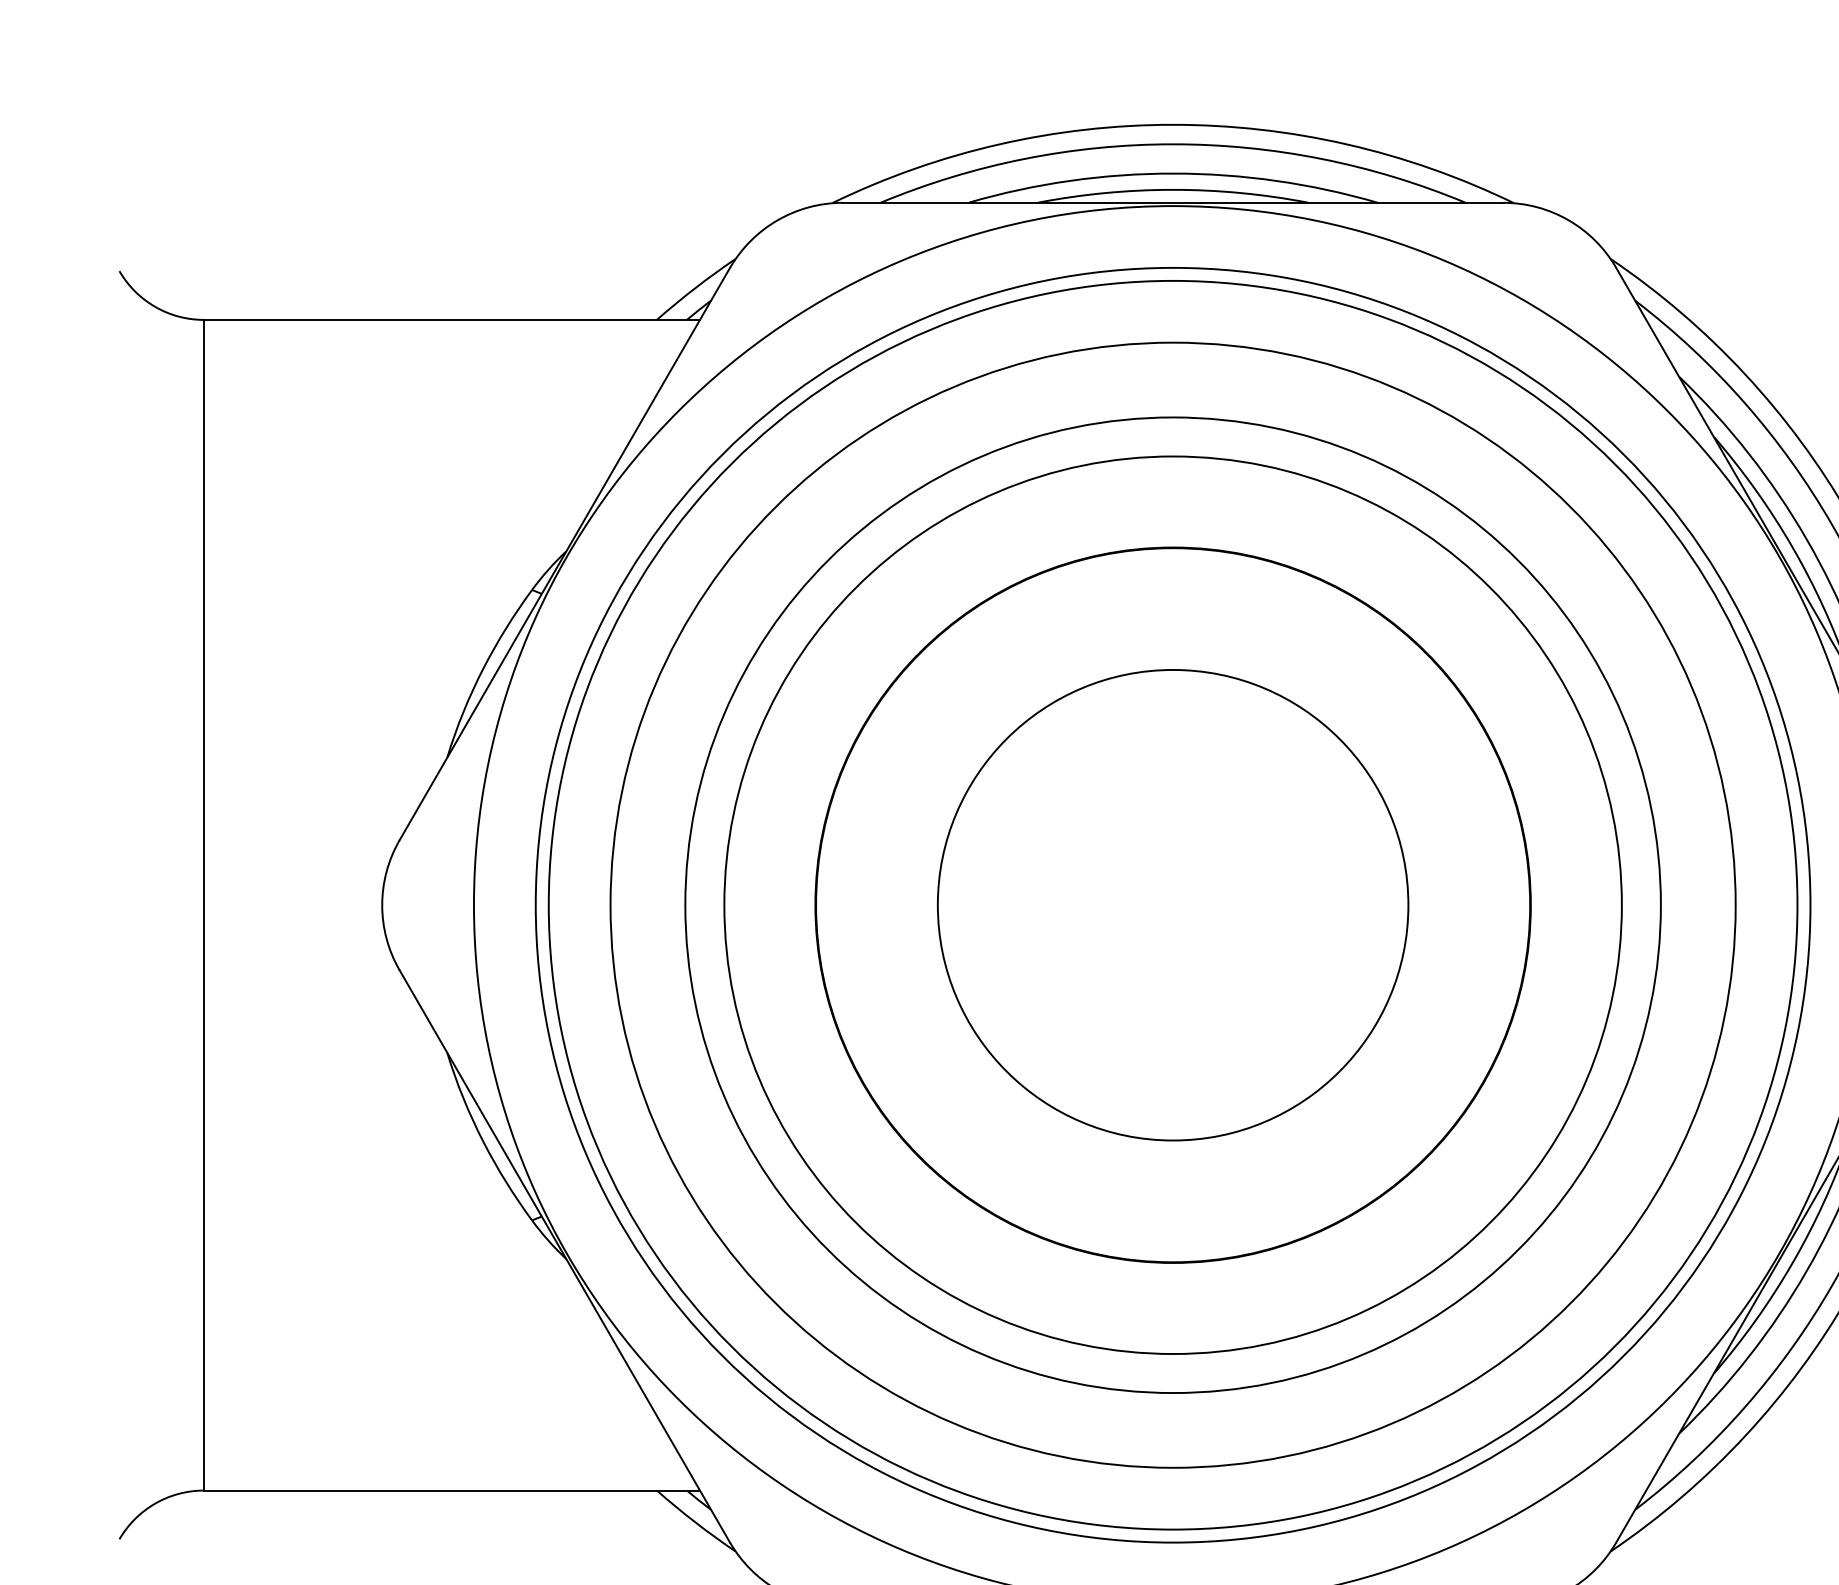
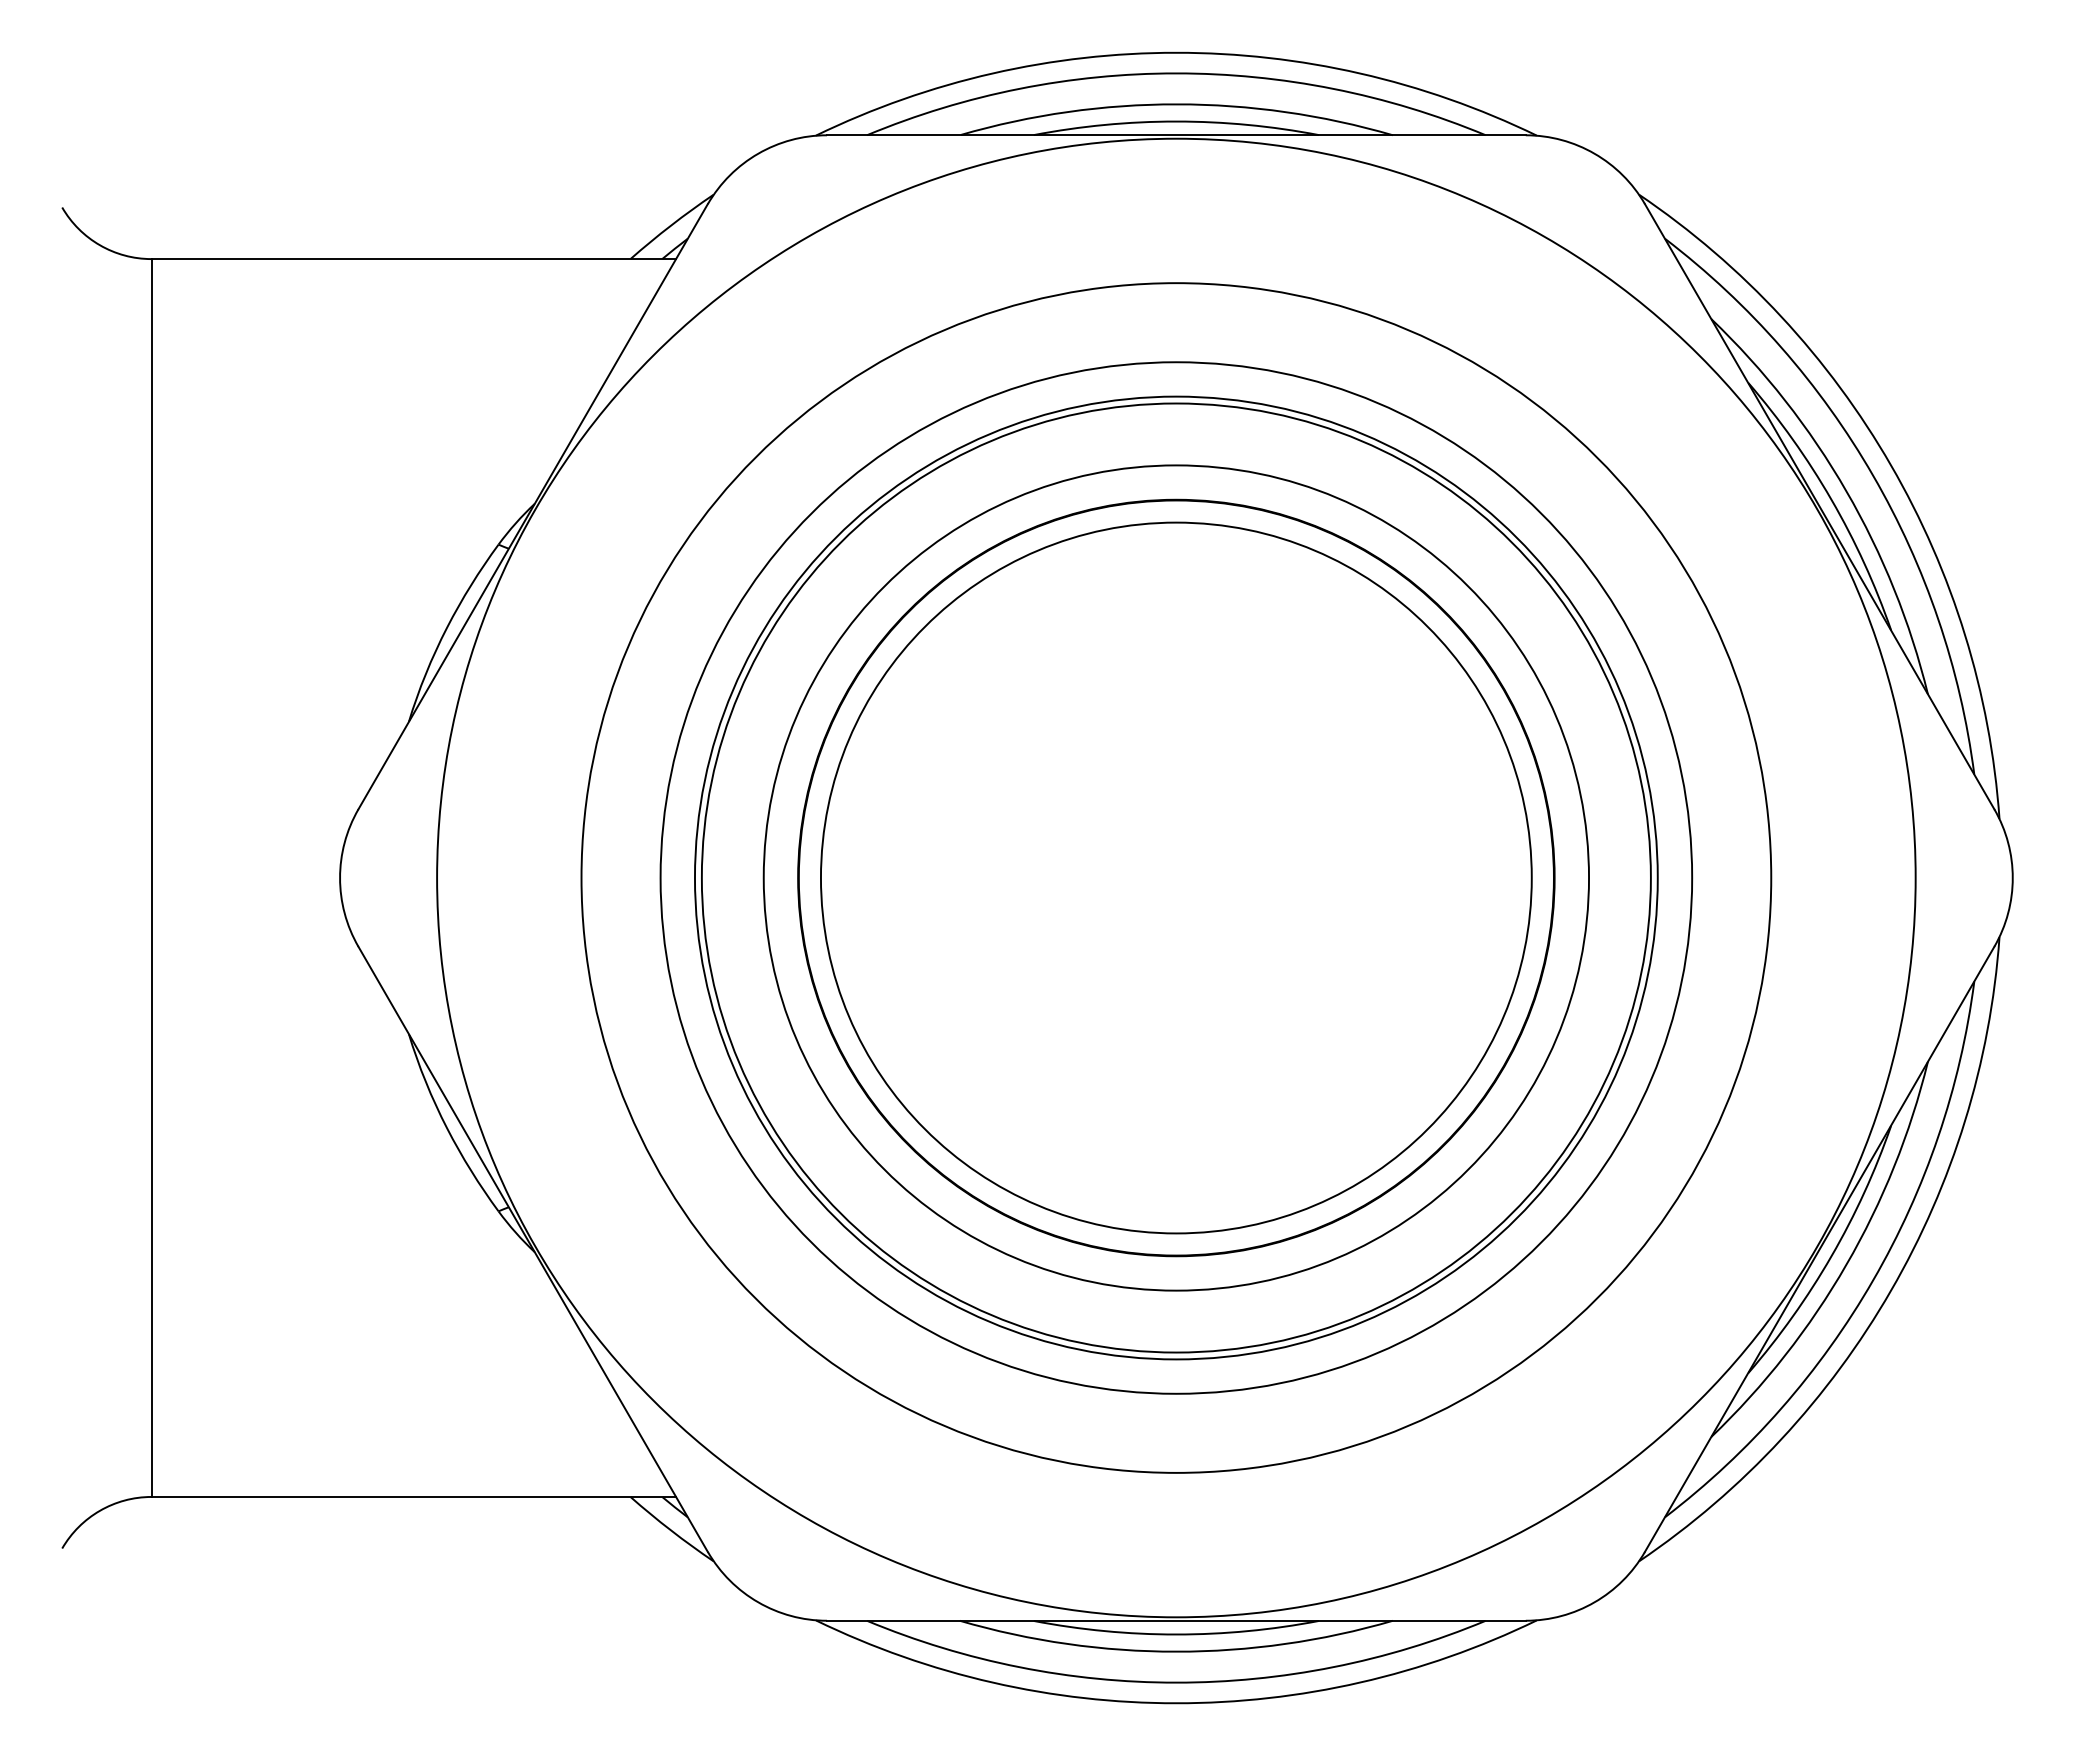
circle: (1172, 904) -> (1175, 877), size x0.71
circle: (1172, 904) -> (1175, 877), size x1.43
circle: (1173, 904) -> (1176, 877), size x0.62

